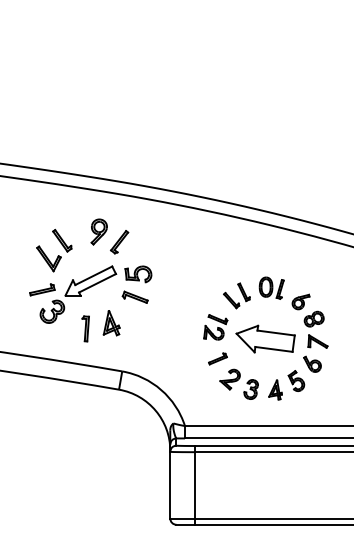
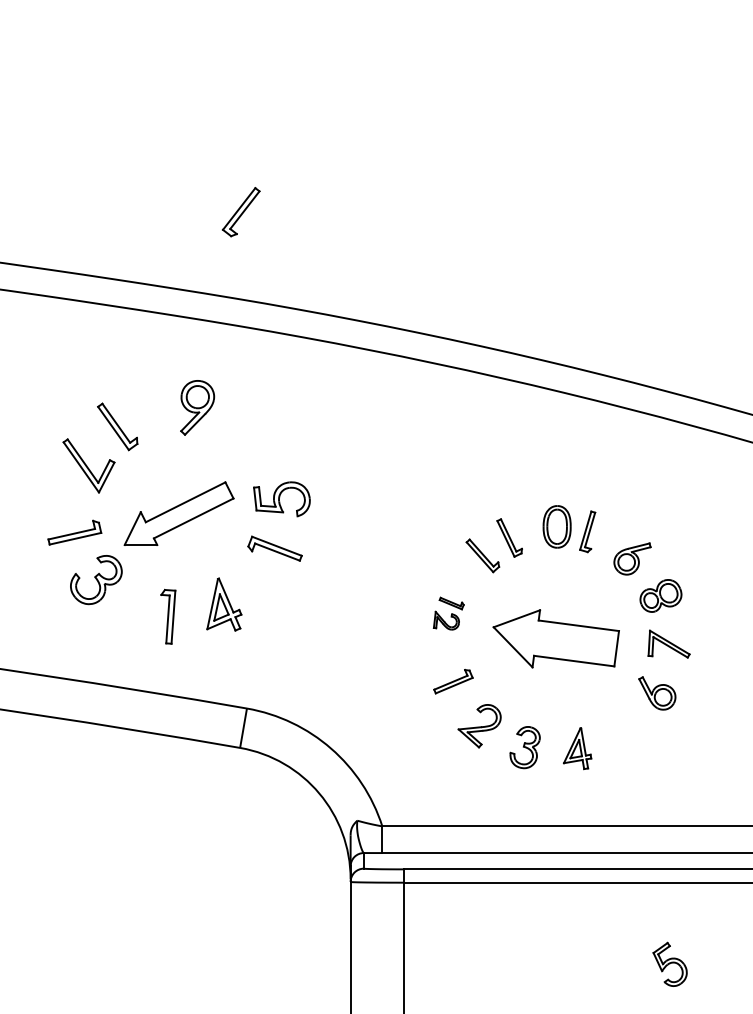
part: (119, 242) -> (241, 212), moved
part: (215, 327) -> (448, 613), size x0.6
part: (296, 380) -> (670, 963), moved

